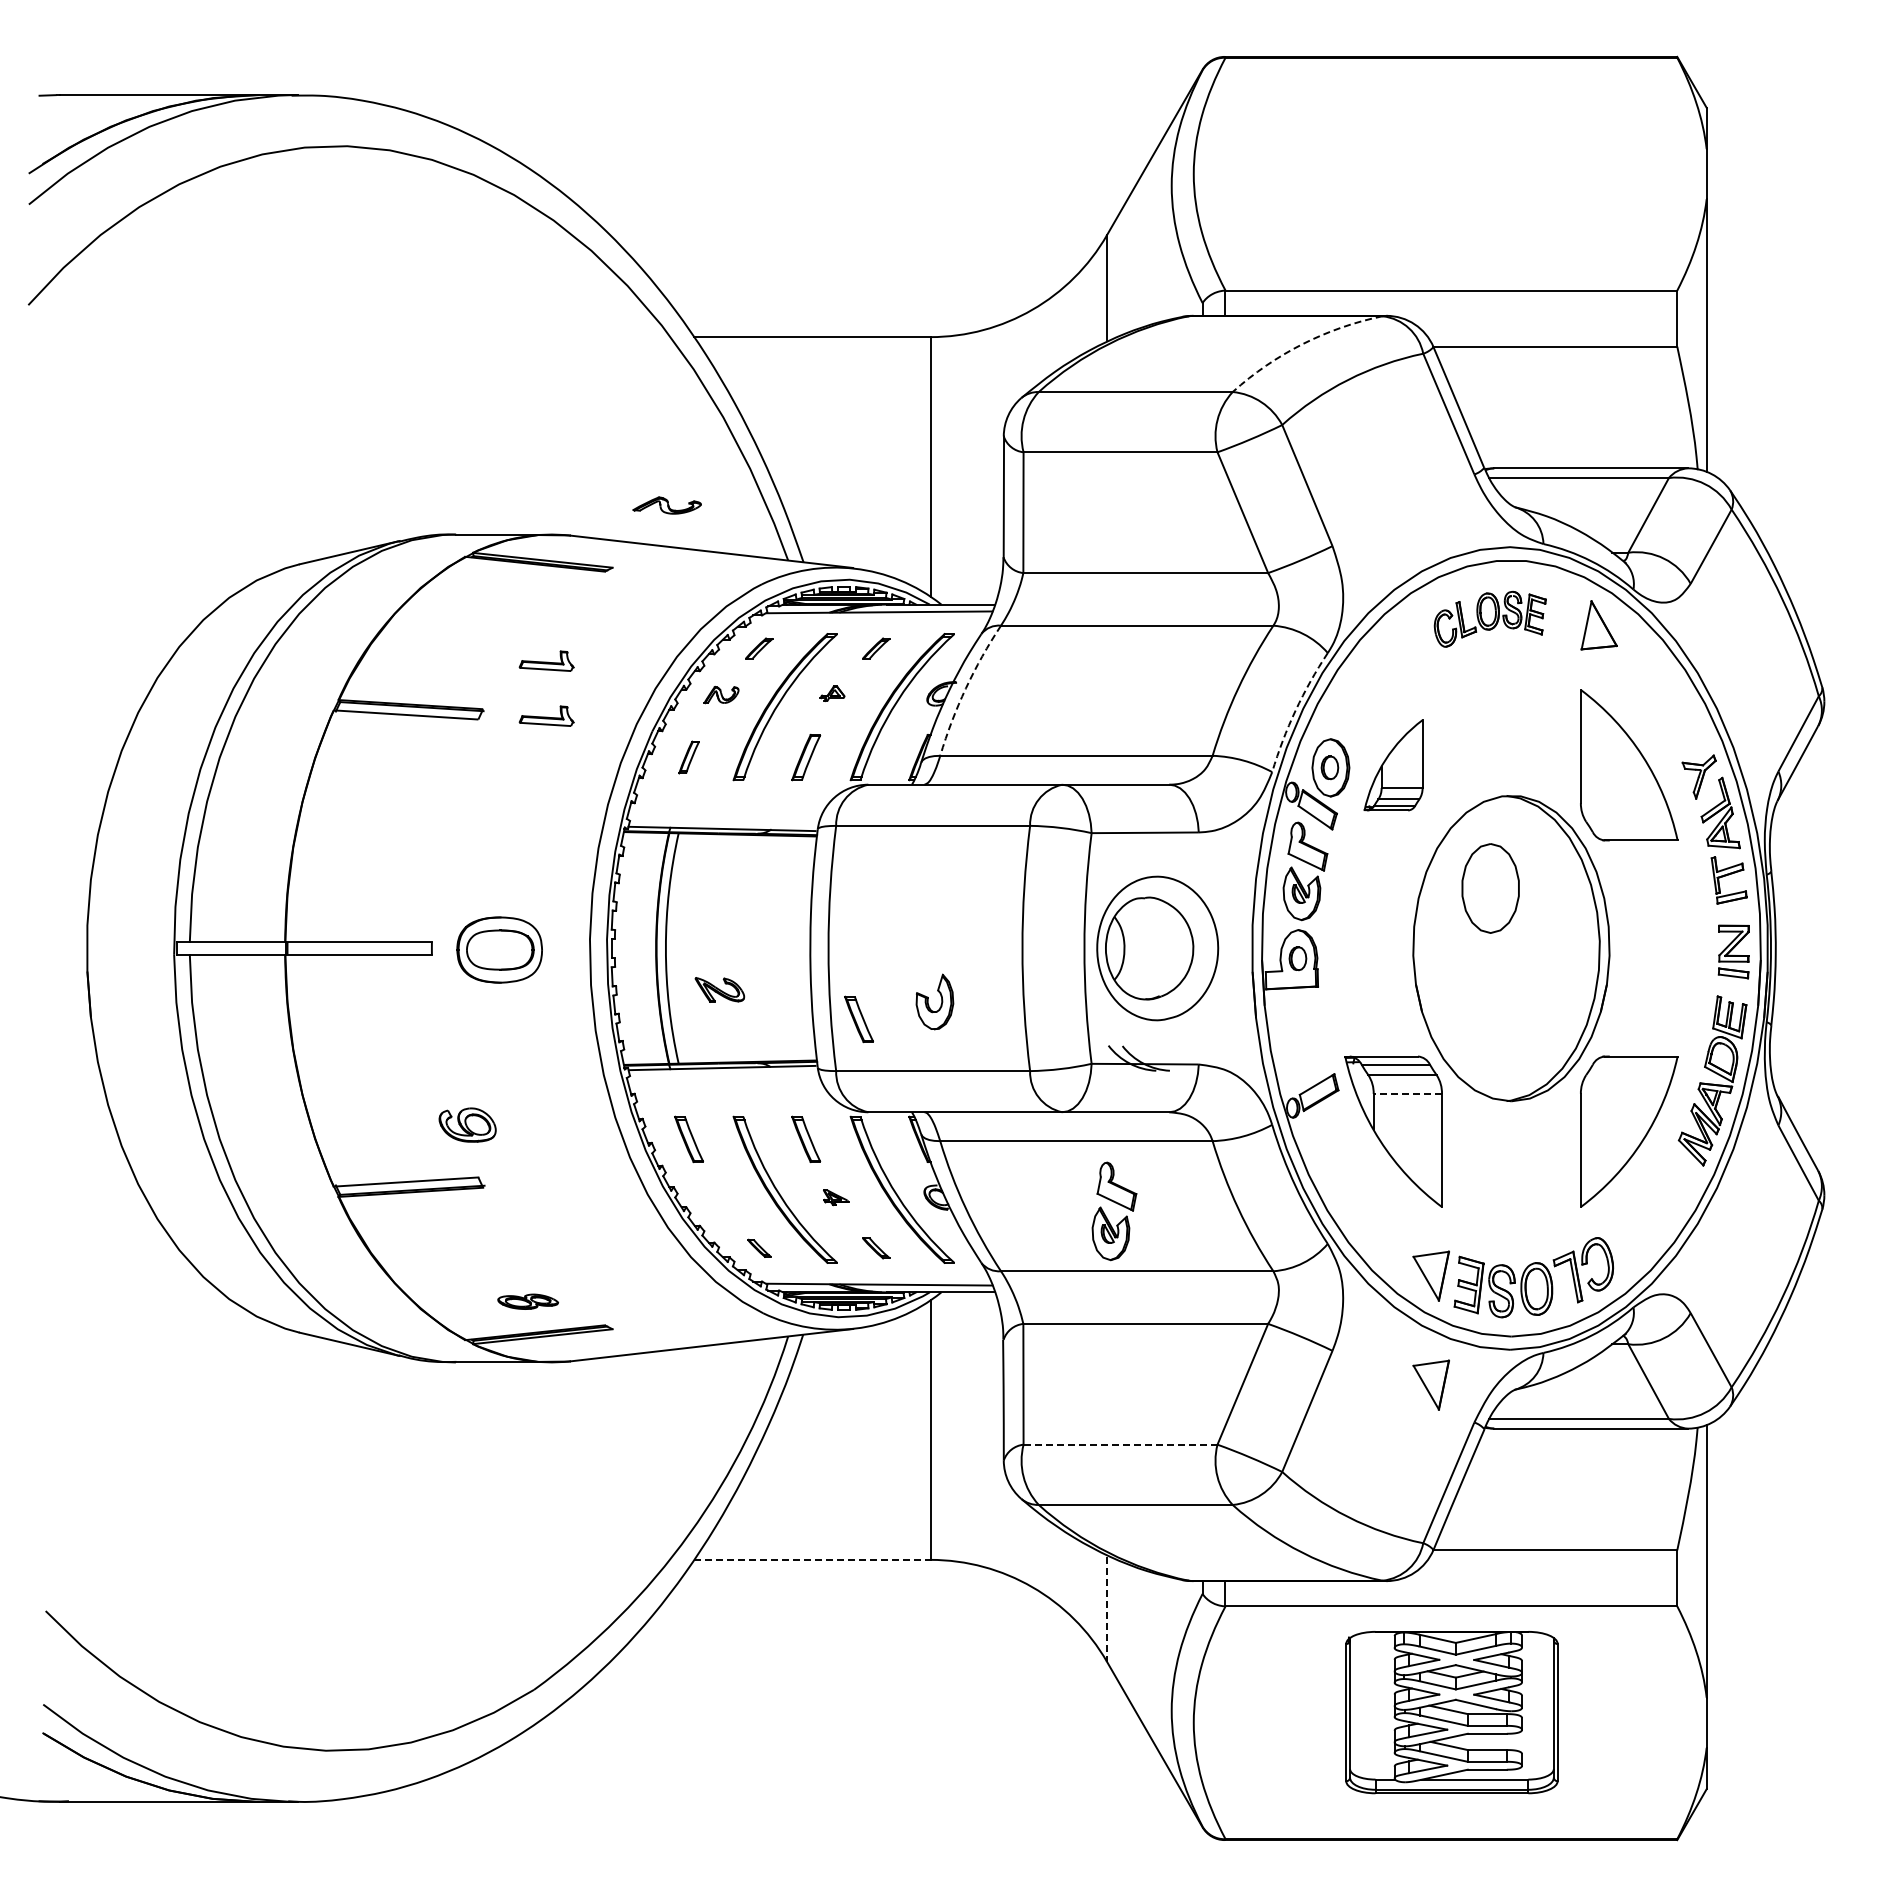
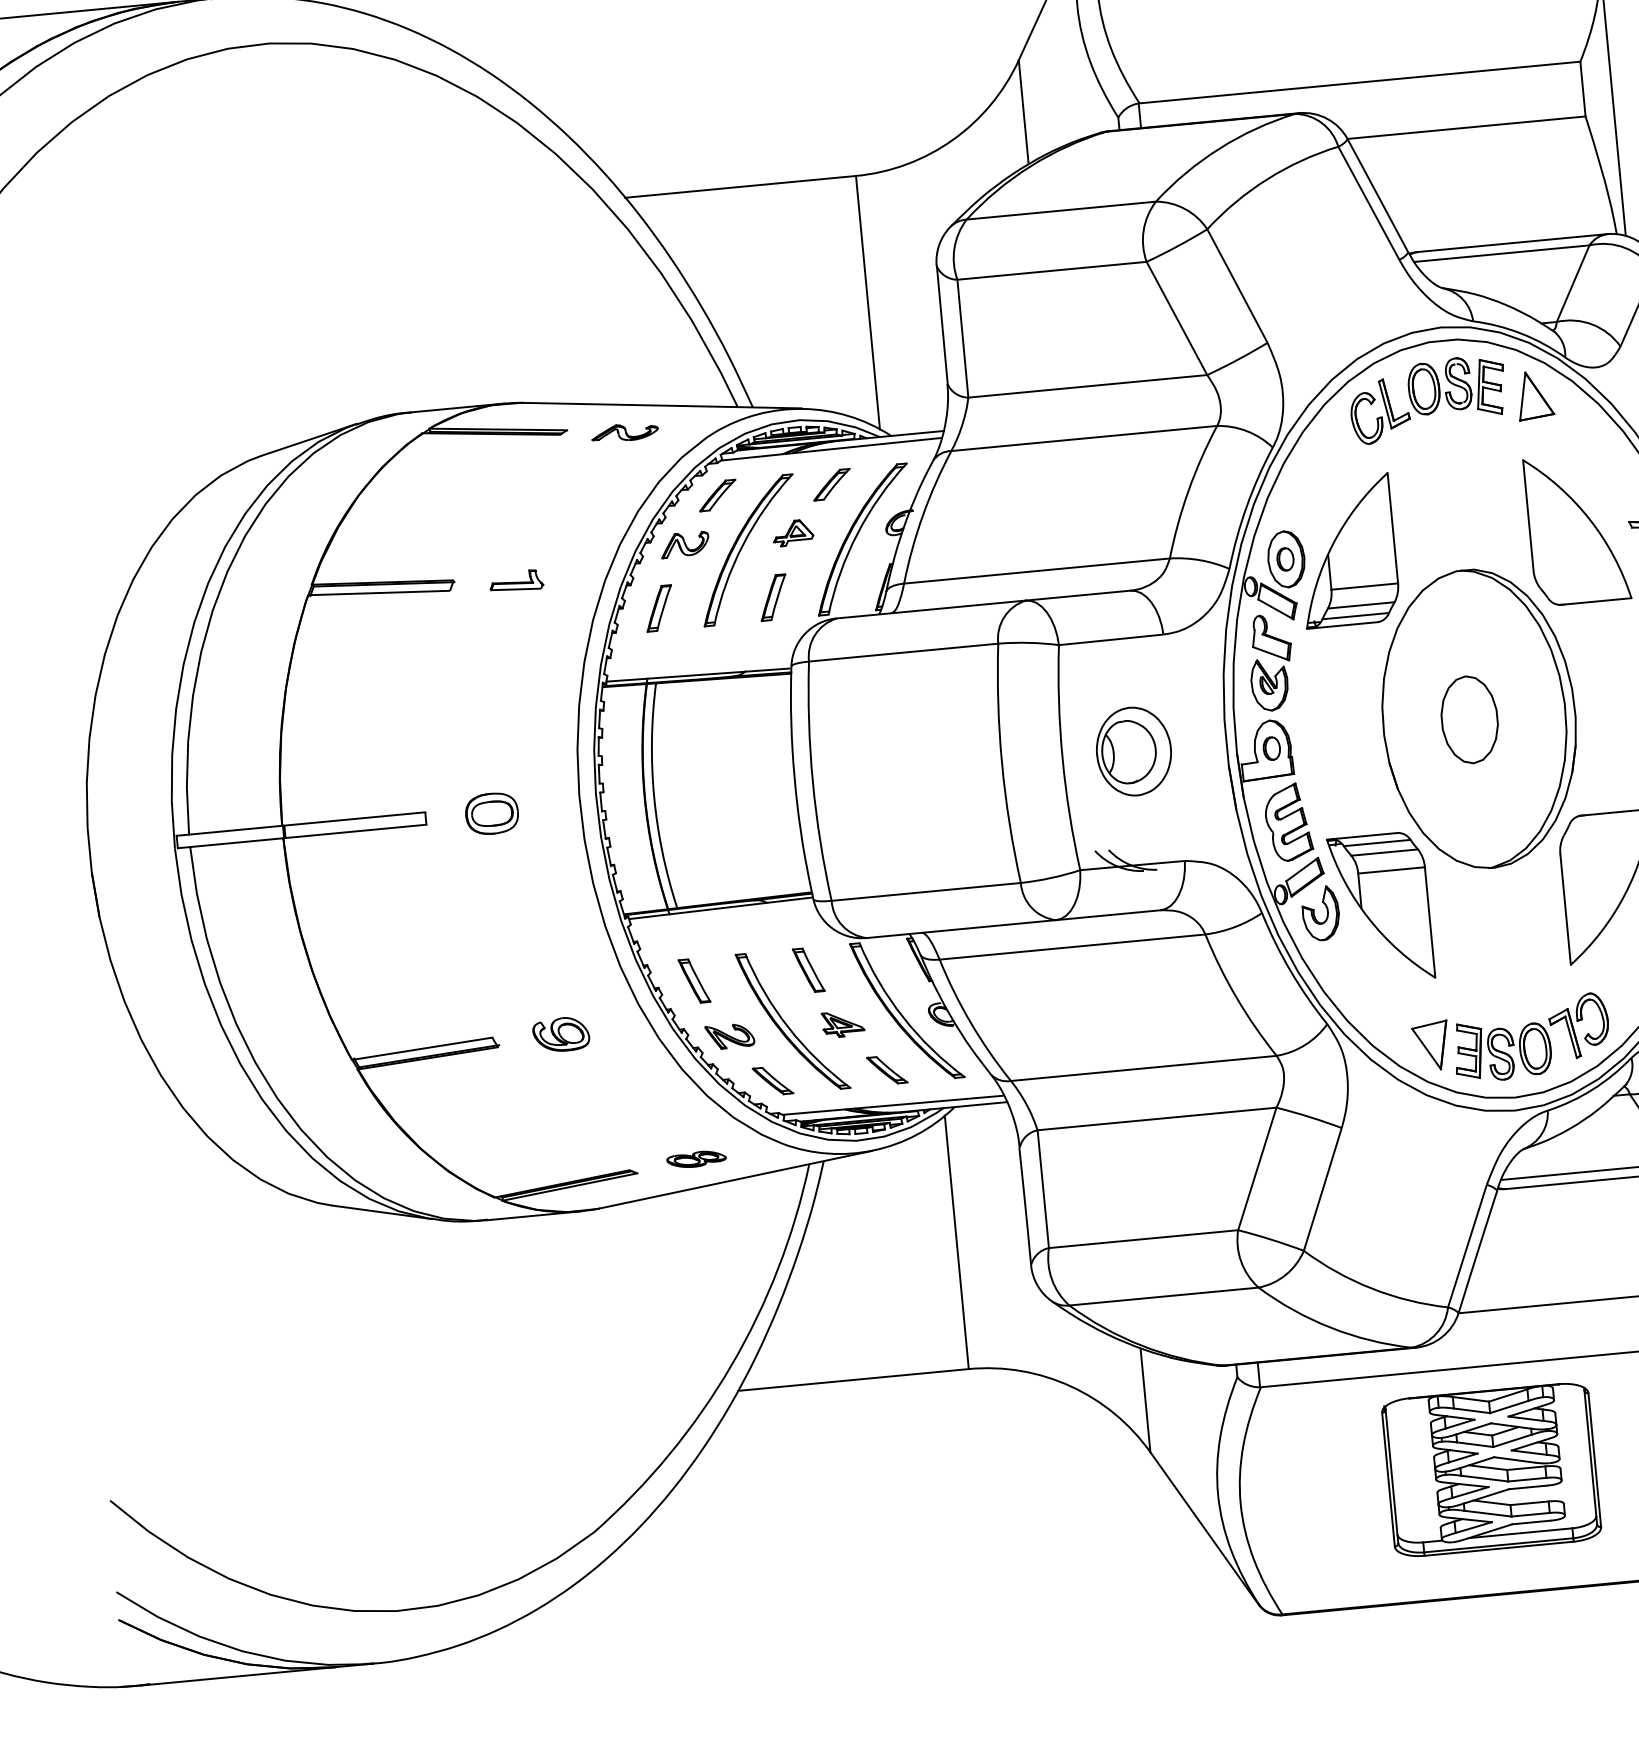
arc: (1302, 344) -> (1219, 148), dashed -> solid
part: (666, 505) -> (624, 432), moved
part: (1490, 619) -> (1428, 399), size x1.43
part: (759, 648) -> (717, 495), size x1.43
part: (876, 648) -> (832, 484), size x1.43
part: (546, 660) -> (511, 526), removed
arc: (965, 688) -> (922, 515), dashed -> solid
part: (832, 693) -> (793, 532), size x1.67
part: (721, 694) -> (685, 543), size x1.43
arc: (1295, 710) -> (1246, 506), dashed -> solid
part: (688, 757) -> (658, 608), size x1.43
part: (1393, 765) -> (1347, 551), size x1.67
part: (1490, 888) -> (1469, 719), moved
part: (1157, 948) -> (1133, 751), size x0.62
part: (499, 949) -> (491, 813), size x0.62
part: (719, 989) -> (729, 1035), moved
part: (934, 1001) -> (1320, 913), moved
part: (858, 1019) -> (848, 848), removed
part: (1307, 1035) -> (1288, 822), added
line: (1407, 1093) -> (1391, 870), dashed -> solid
part: (467, 1124) -> (561, 1034), moved
part: (835, 1197) -> (842, 1024), size x1.67
part: (1117, 1204) -> (1118, 1005), removed
part: (759, 1247) -> (773, 1080), size x1.67
part: (876, 1247) -> (887, 1069), size x1.43
part: (528, 1301) -> (696, 1159), moved
part: (1430, 1384) -> (1440, 1151), removed
line: (1120, 1444) -> (1143, 1238), dashed -> solid
line: (812, 1559) -> (853, 1379), dashed -> solid
line: (1107, 1609) -> (1146, 1401), dashed -> solid

